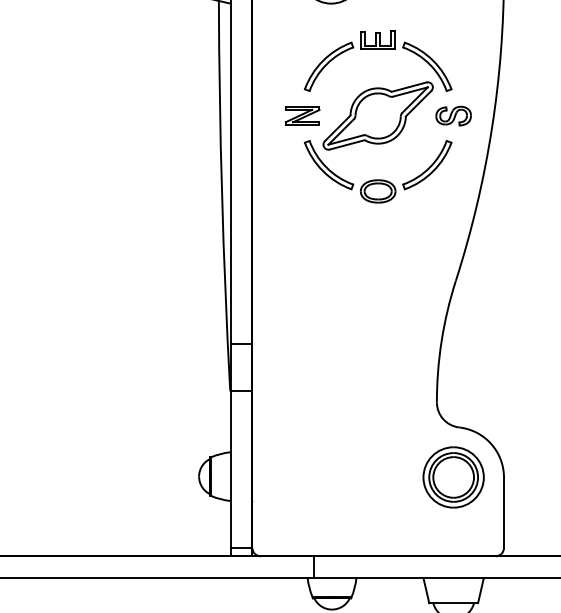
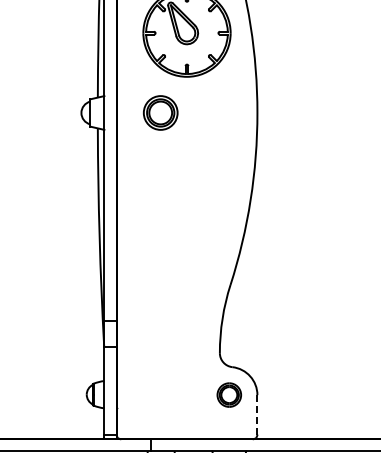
part: (377, 117) -> (186, 193), removed
part: (454, 476) -> (229, 394), size x0.7
line: (504, 512) -> (257, 414), solid -> dashed

